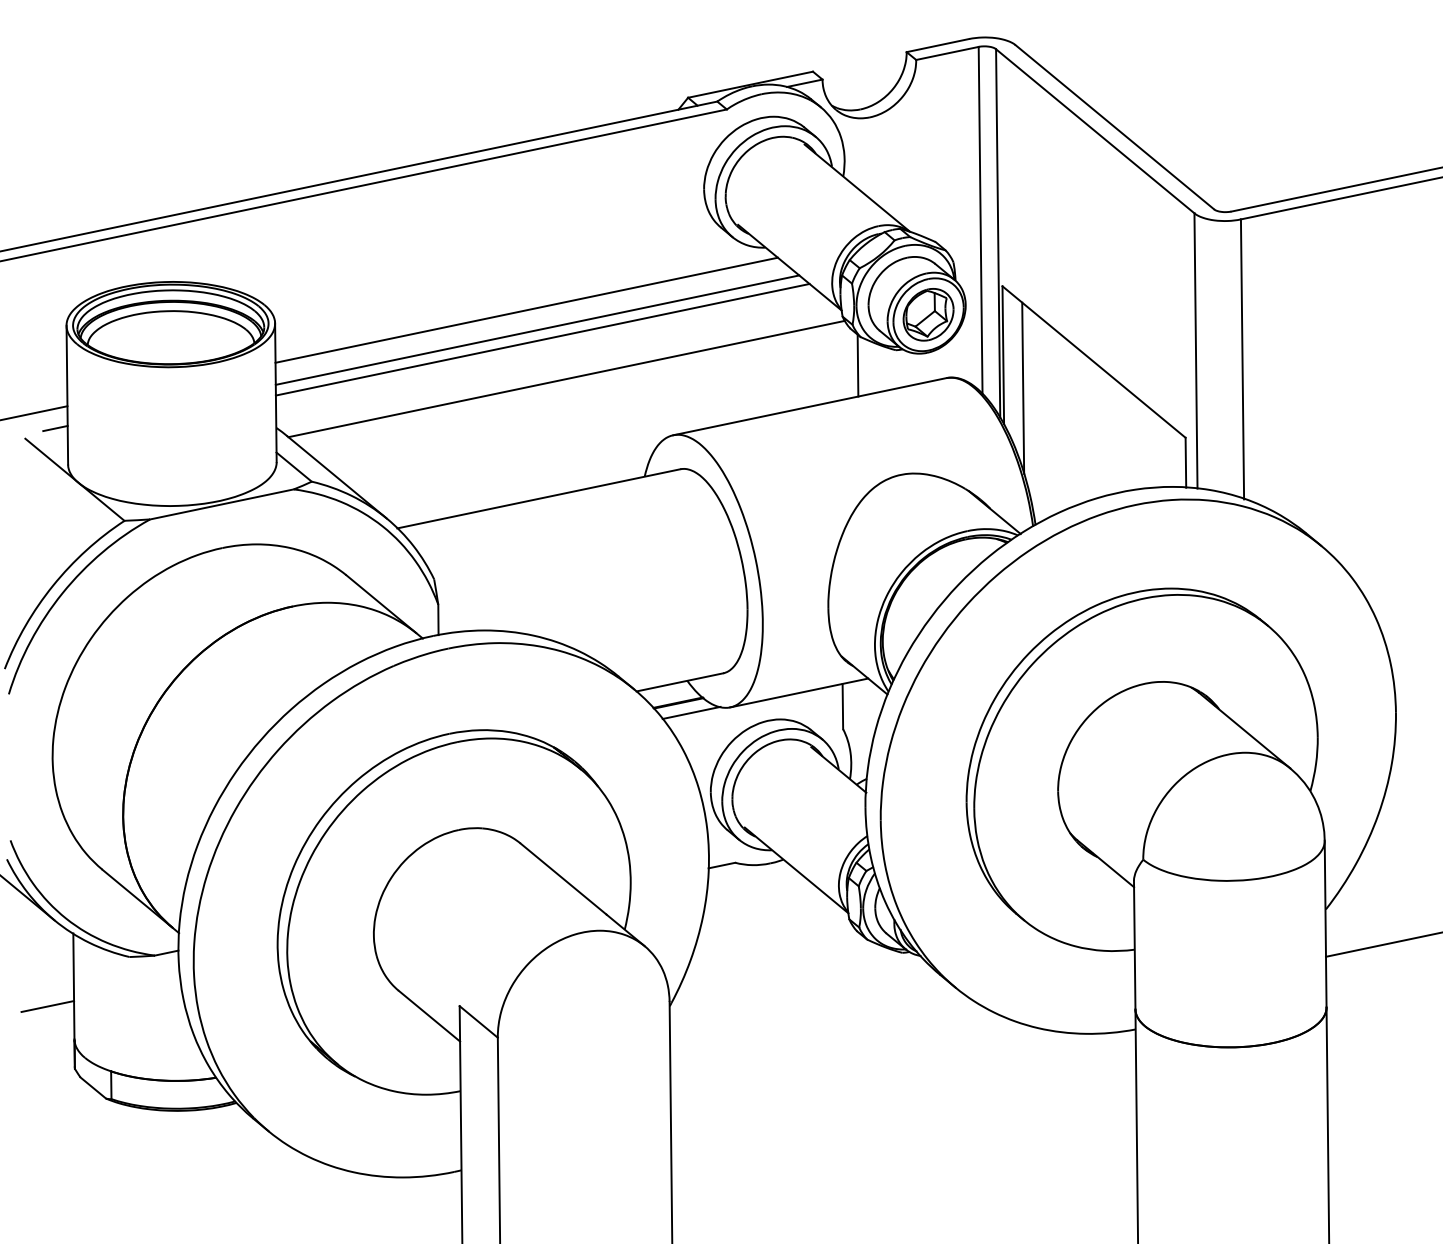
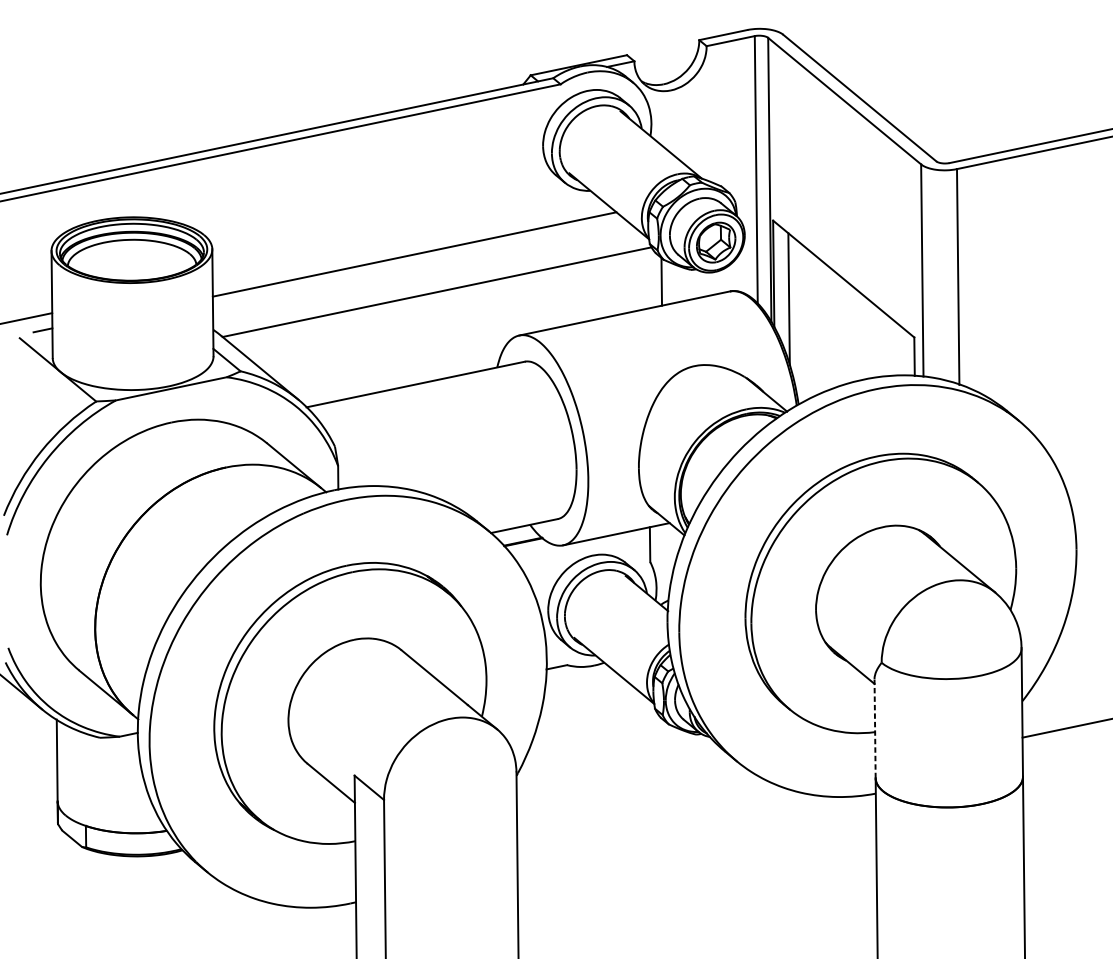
line: (526, 309) -> (406, 238), removed
line: (542, 339) -> (418, 261), removed
line: (691, 712) -> (533, 549), removed
line: (1134, 944) -> (874, 728), solid -> dashed
line: (47, 1006) -> (36, 775), removed

